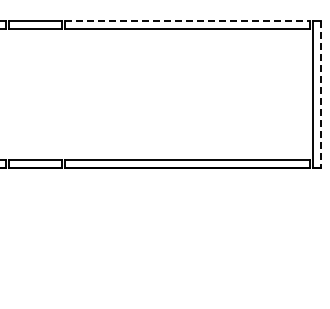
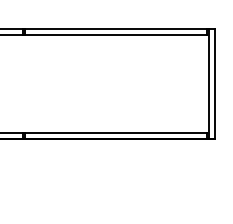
line: (188, 20) -> (116, 29), dashed -> solid
line: (320, 94) -> (215, 84), dashed -> solid

